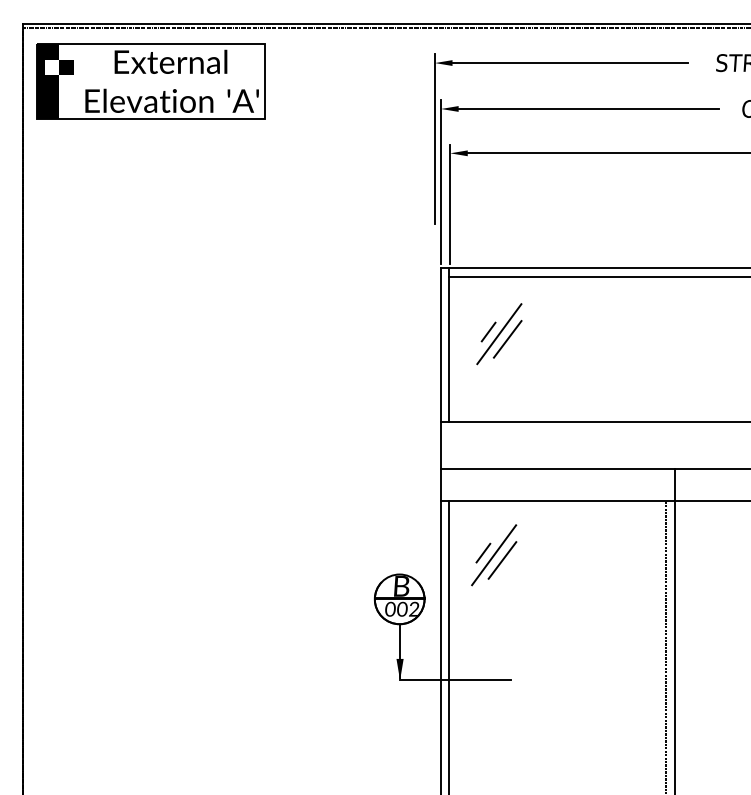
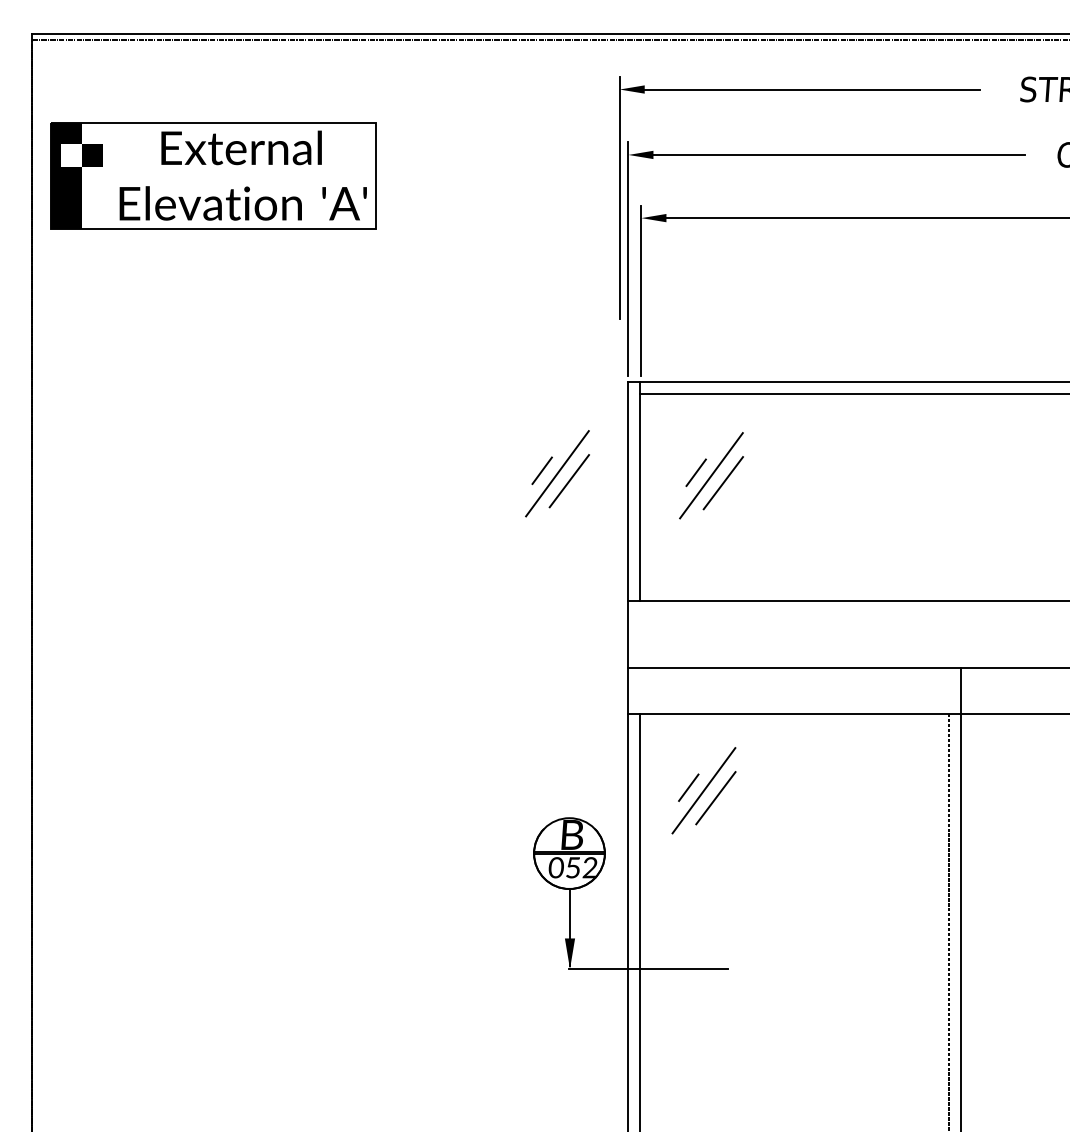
part: (151, 81) -> (213, 175), moved
part: (391, 332) -> (557, 473), added
text: (401, 609) -> (572, 867), 002 -> 052

